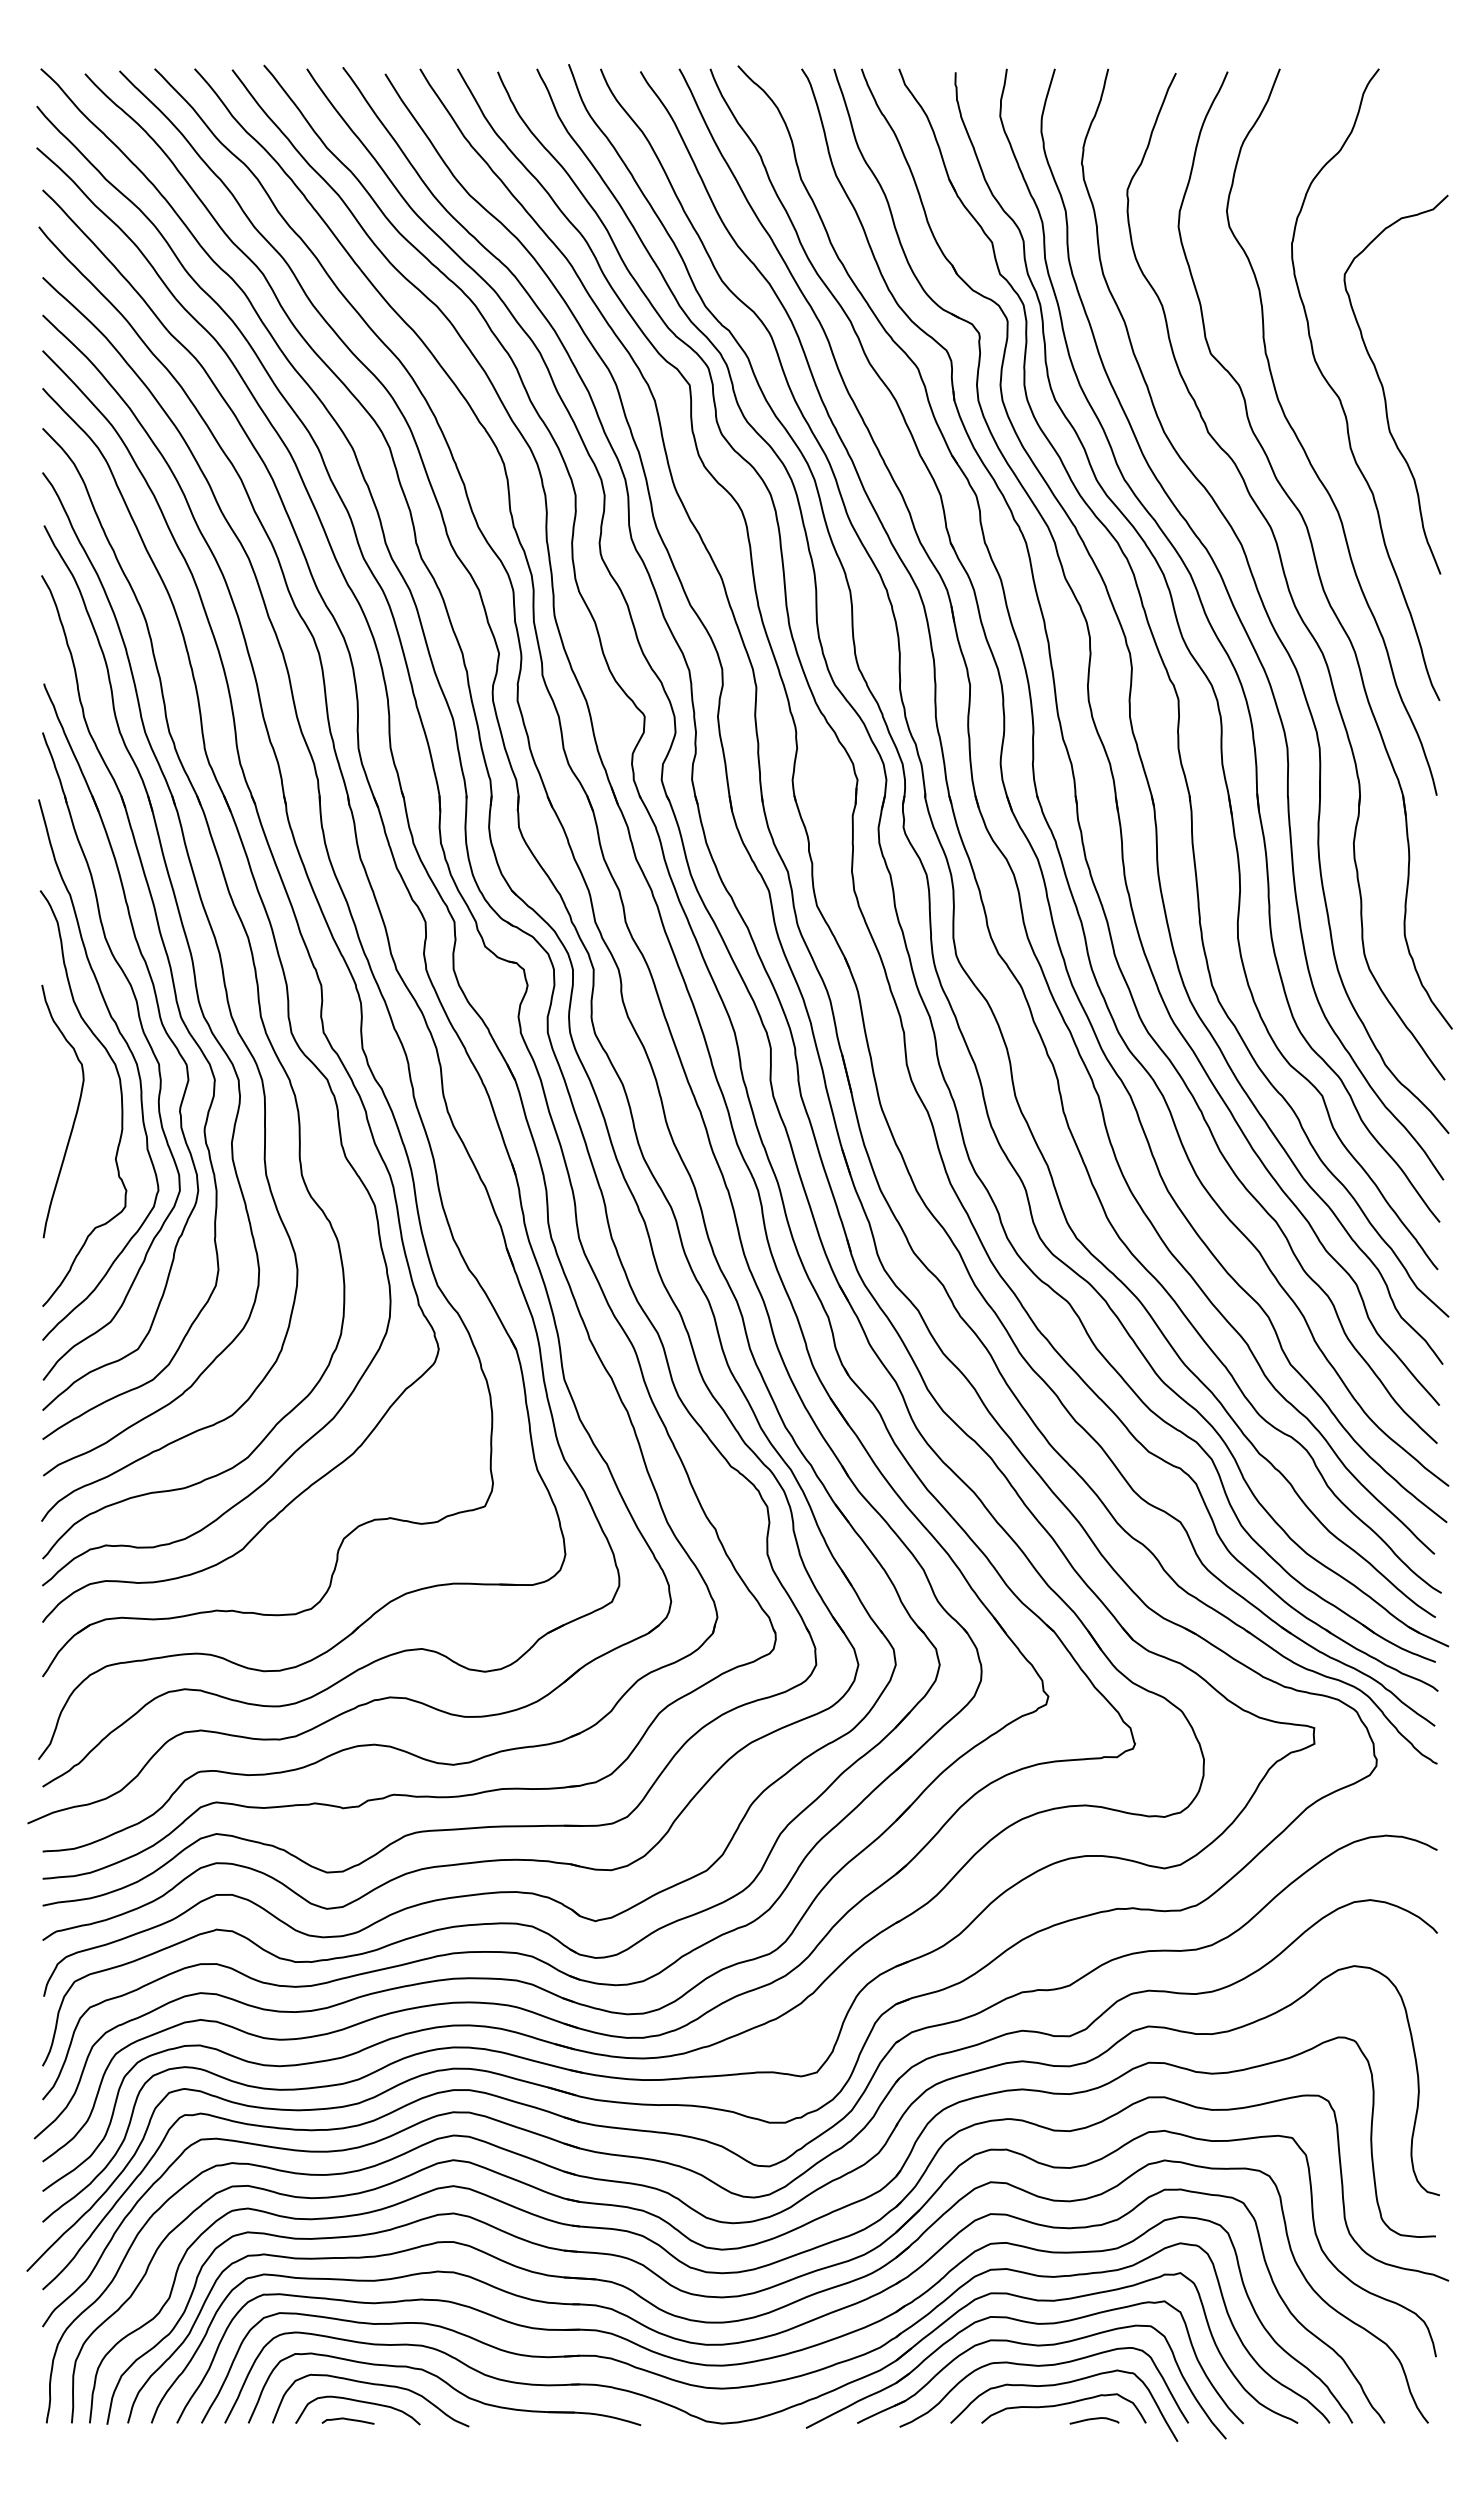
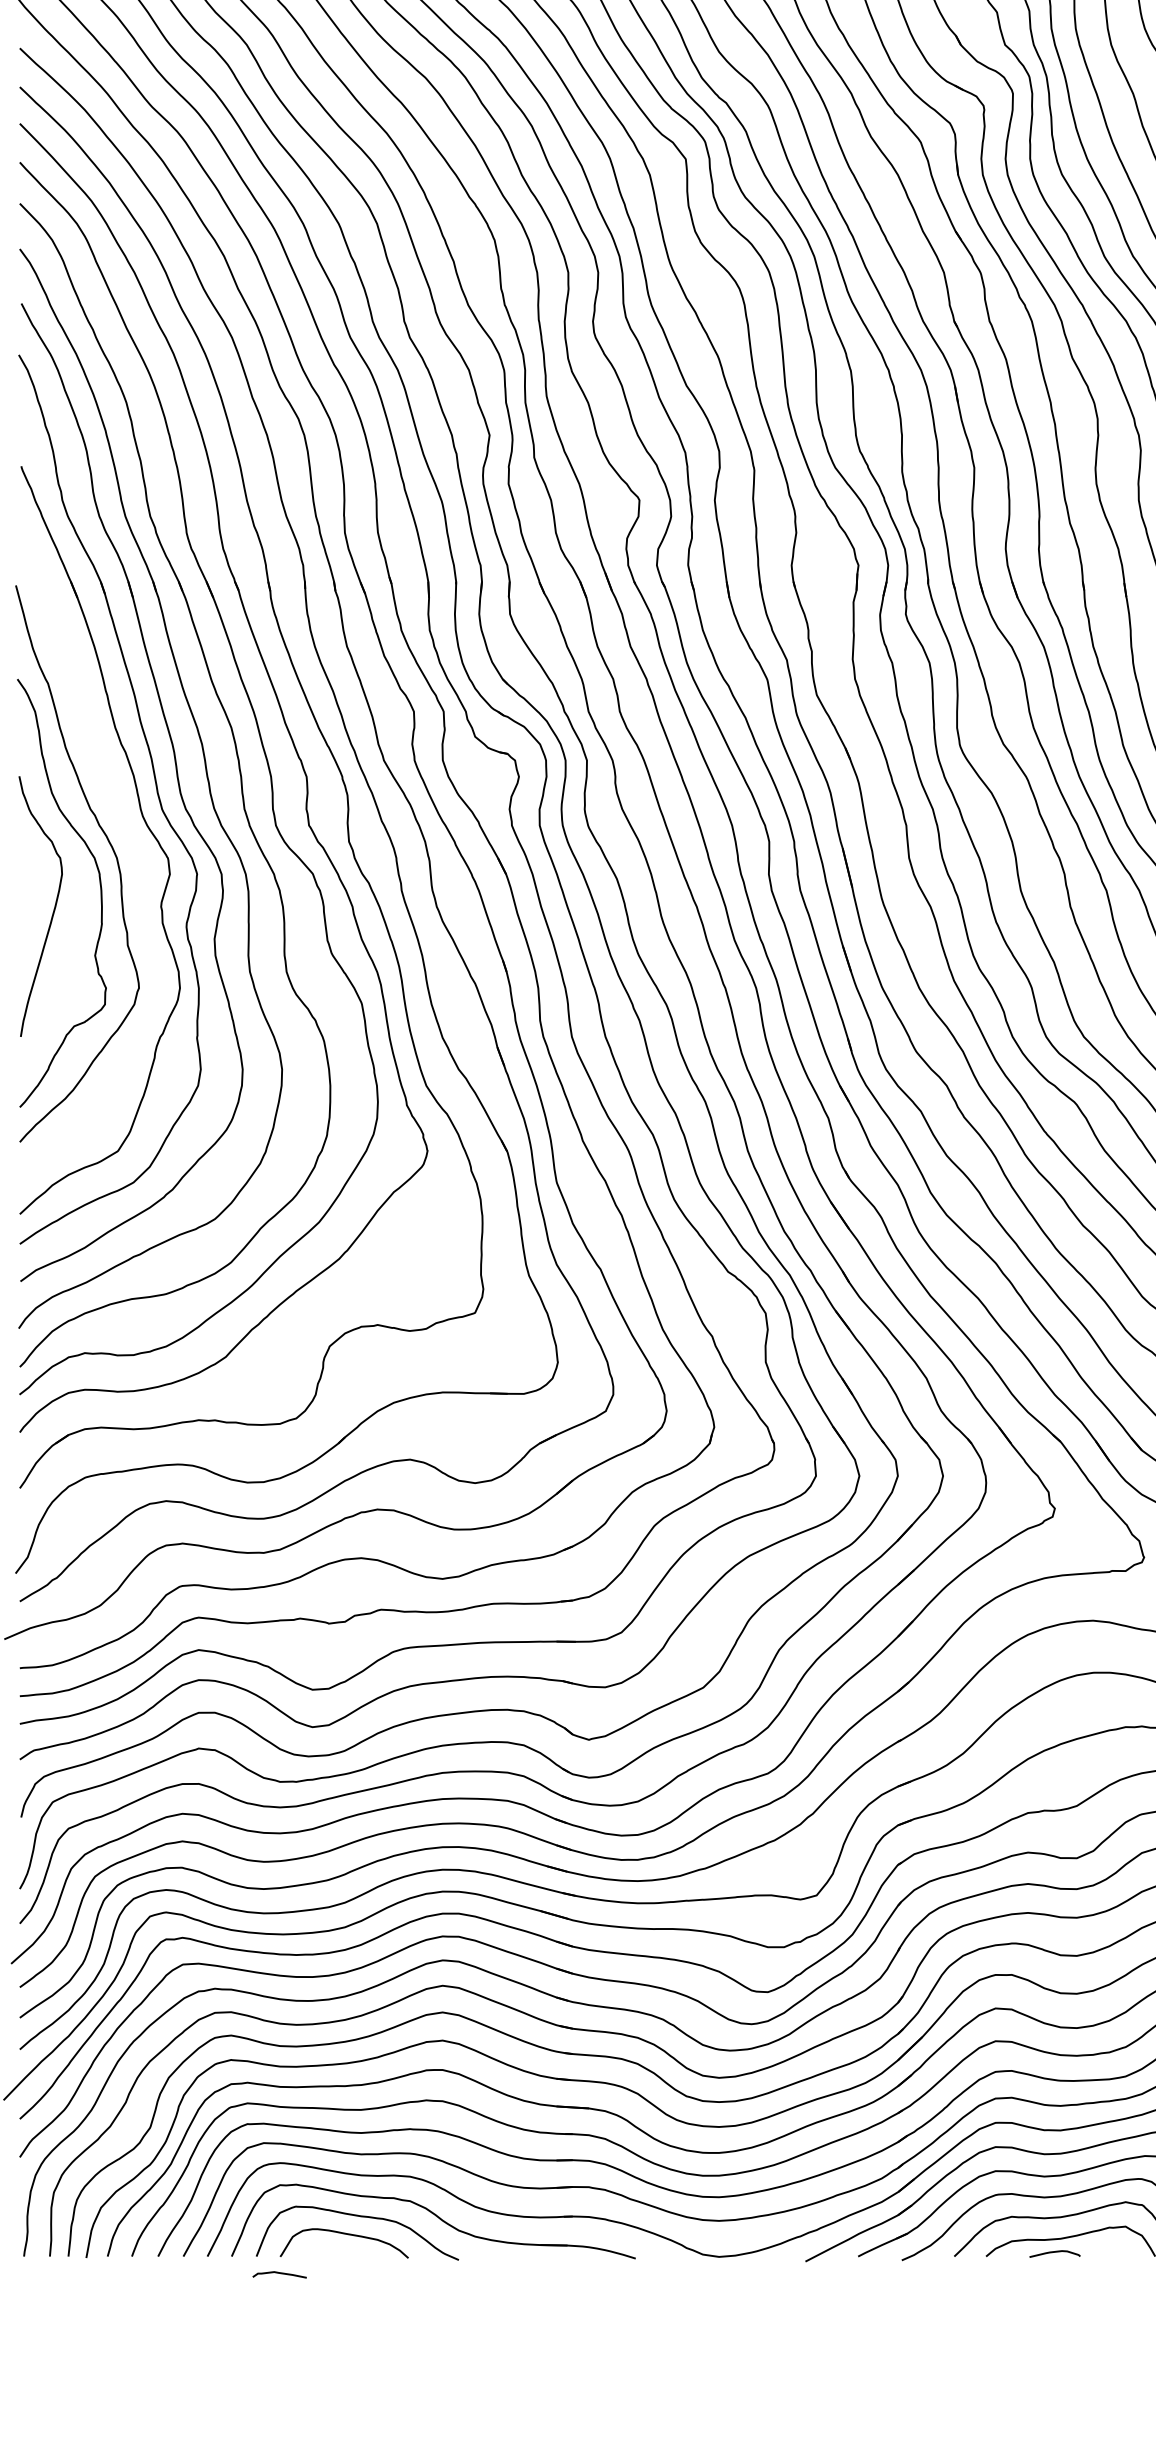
part: (145, 1038) -> (125, 831), removed
curve: (1094, 2419) -> (1054, 2252), moved
curve: (347, 2420) -> (279, 2274), moved

